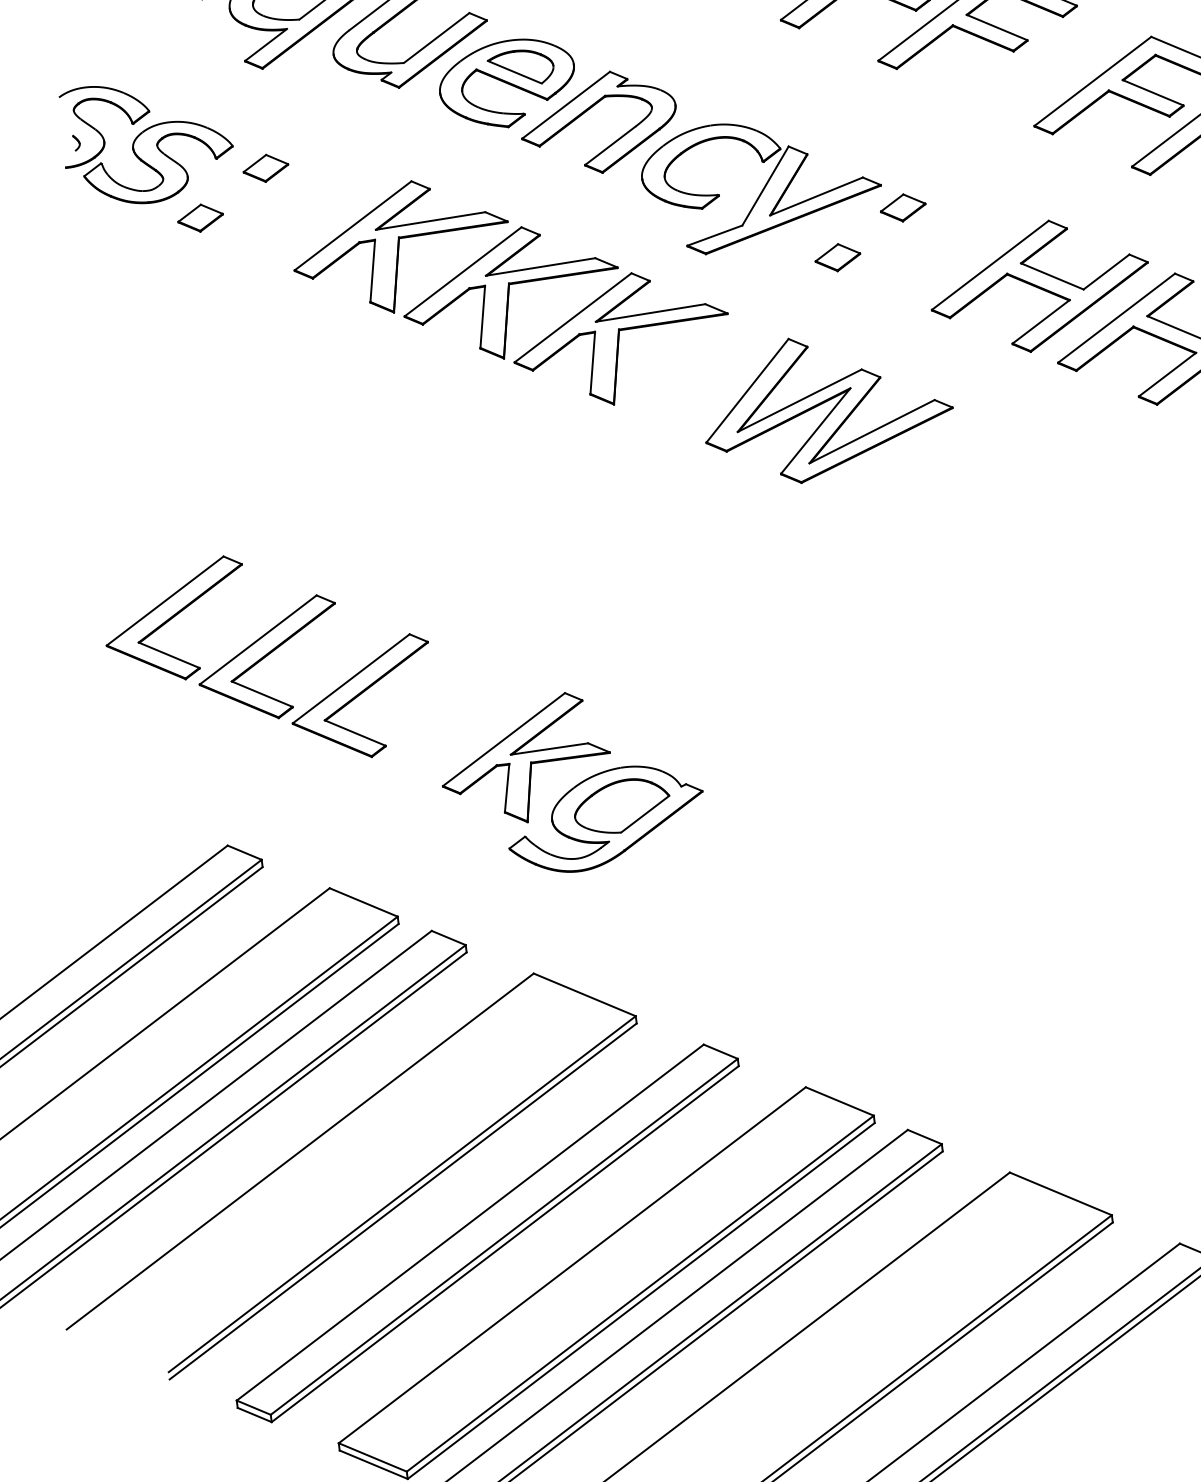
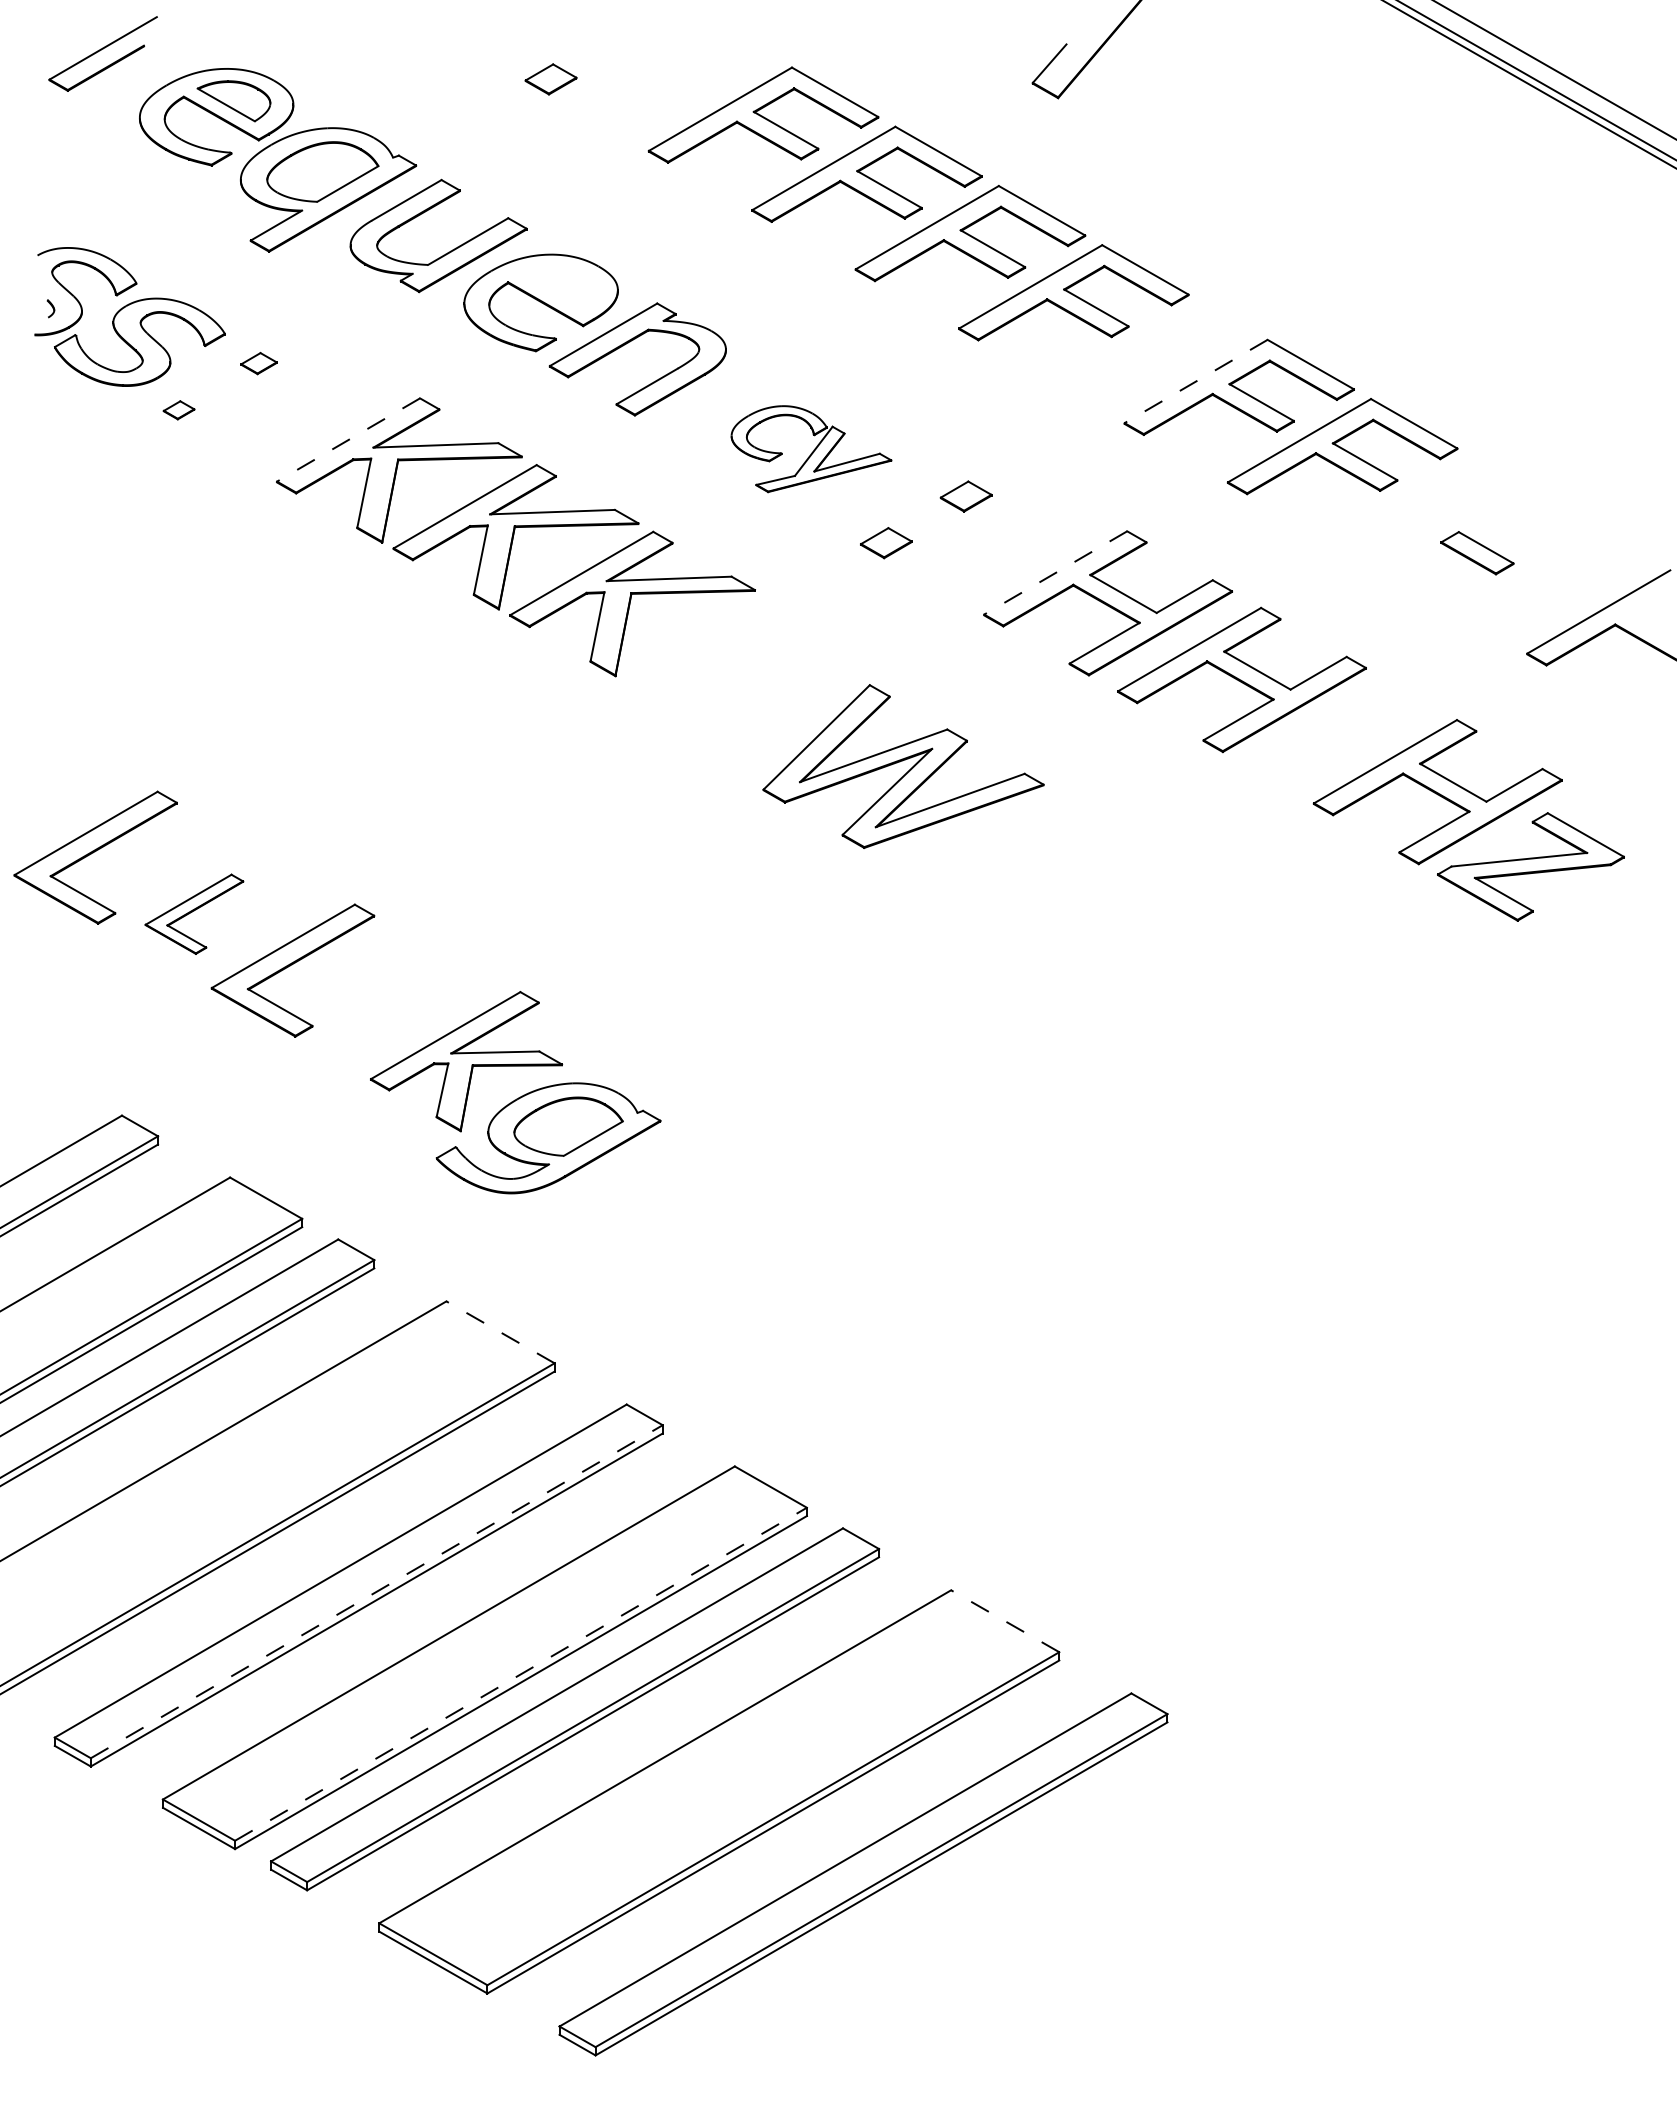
part: (521, 68) -> (558, 287), removed
line: (1093, 81) -> (1196, 381), solid -> dashed
part: (265, 168) -> (258, 363), size x0.7
part: (761, 182) -> (811, 448), size x0.6
part: (200, 218) -> (178, 410), size x0.6
line: (353, 226) -> (348, 440), solid -> dashed
line: (990, 264) -> (1055, 572), solid -> dashed
part: (827, 406) -> (903, 766), moved
part: (269, 660) -> (194, 914), size x0.6
line: (584, 995) -> (500, 1332), solid -> dashed
line: (1060, 1193) -> (1004, 1620), solid -> dashed
line: (503, 1236) -> (376, 1591), solid -> dashed
line: (640, 1293) -> (521, 1674), solid -> dashed

